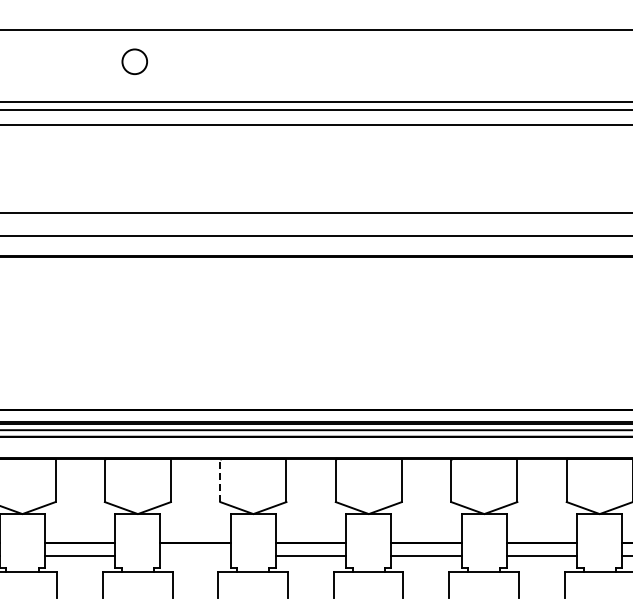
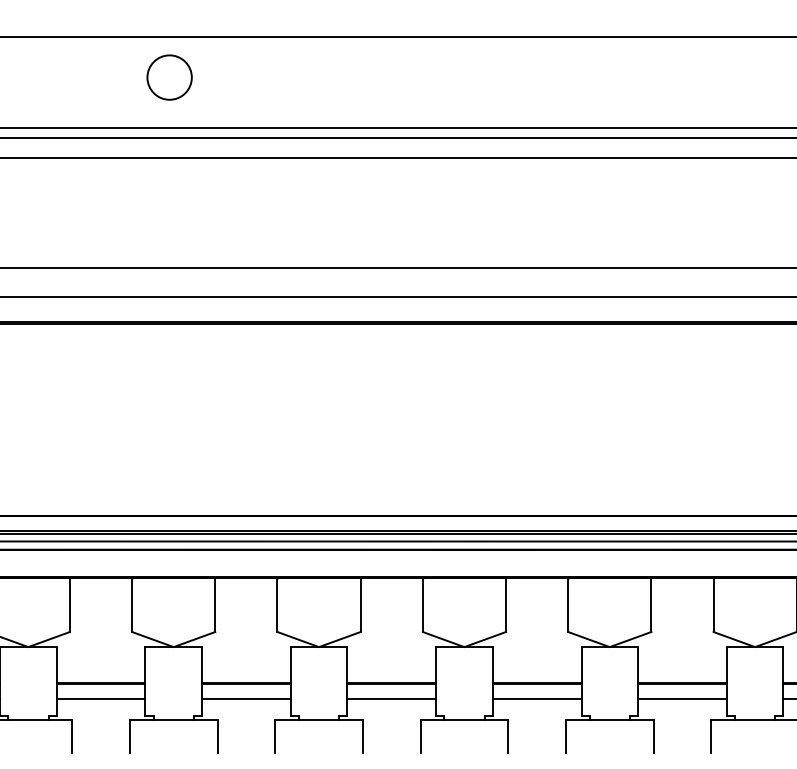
circle: (134, 61) -> (169, 77), size x1.43
line: (220, 480) -> (277, 604), dashed -> solid
line: (195, 555) -> (246, 699), added

